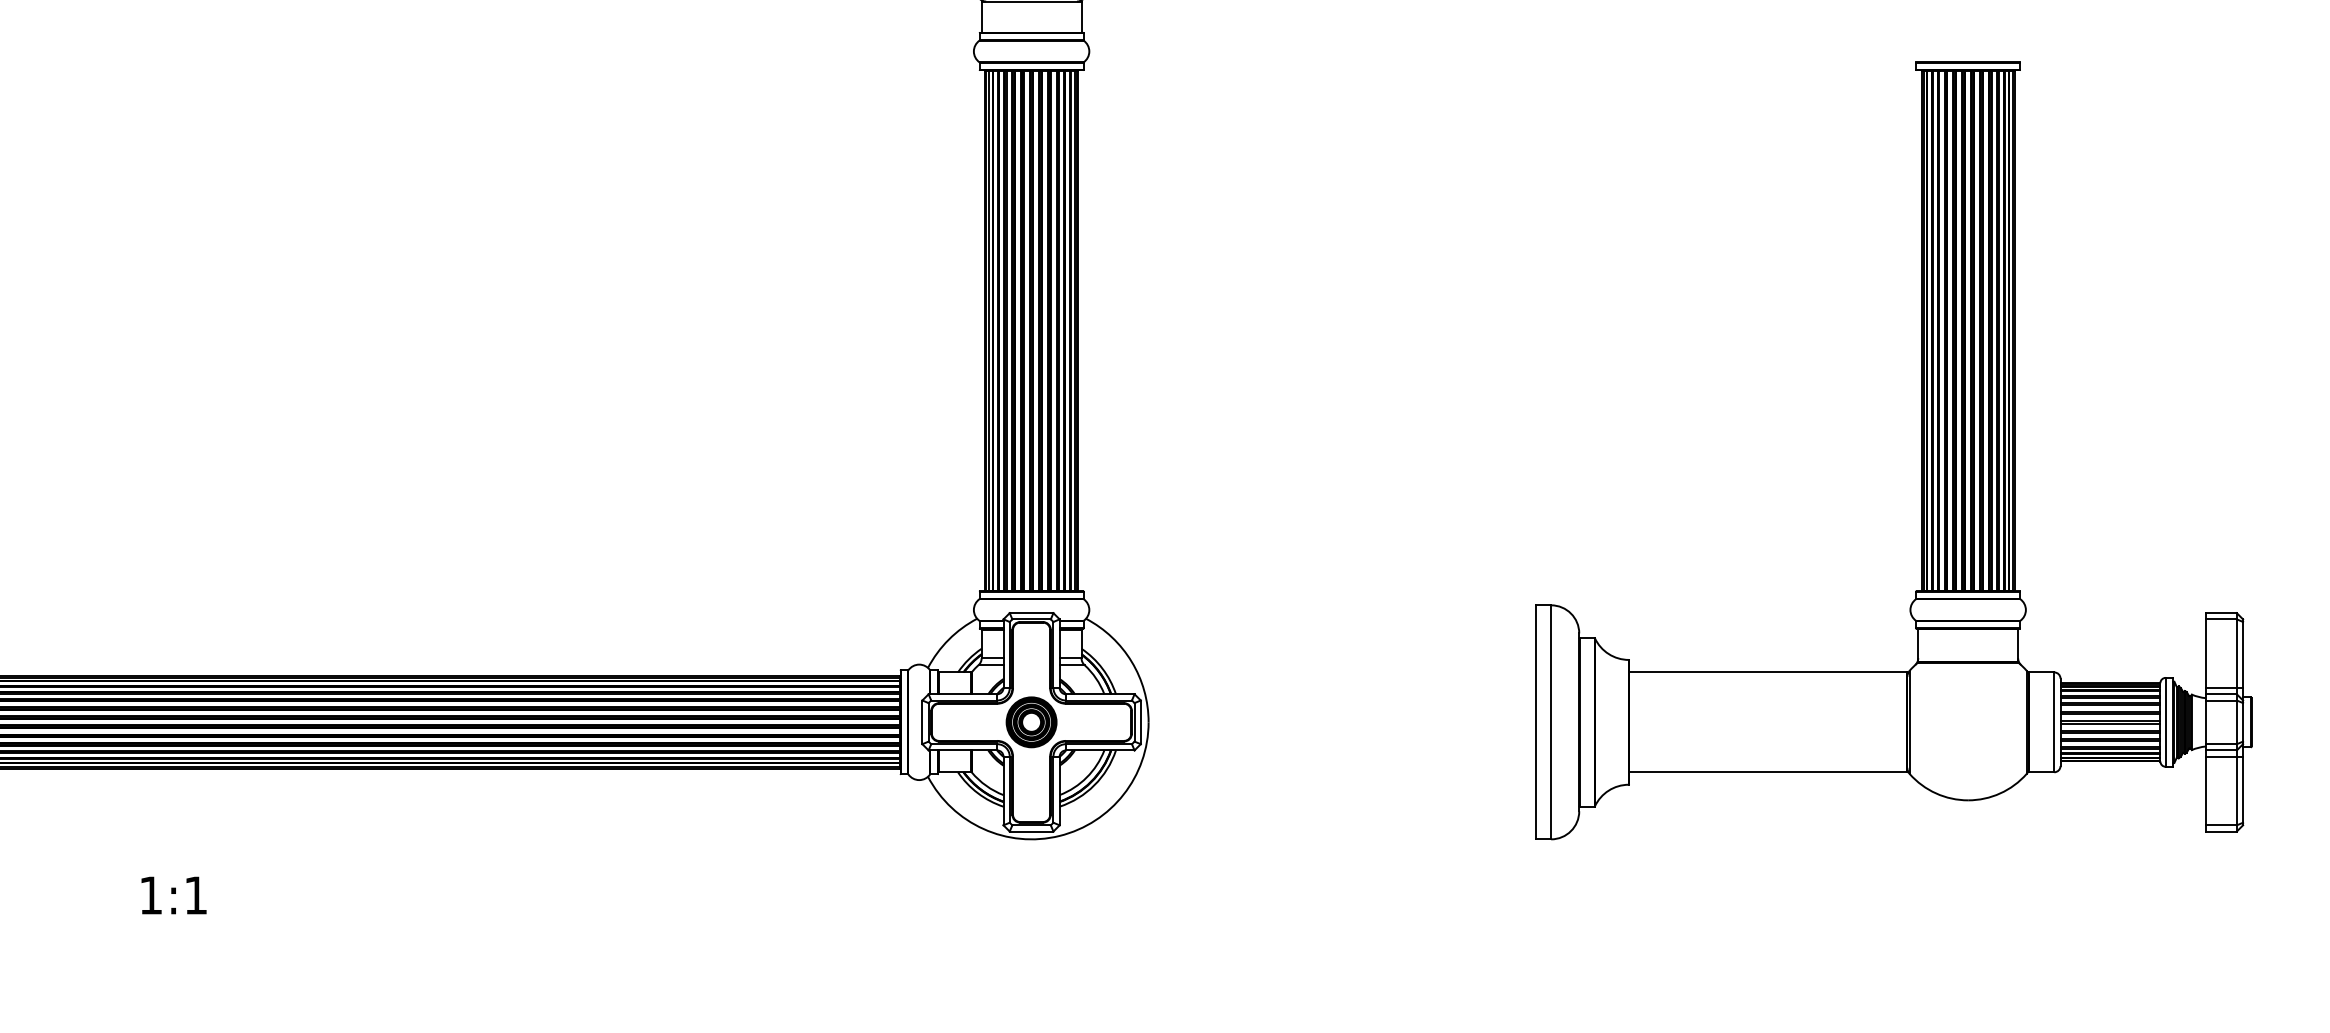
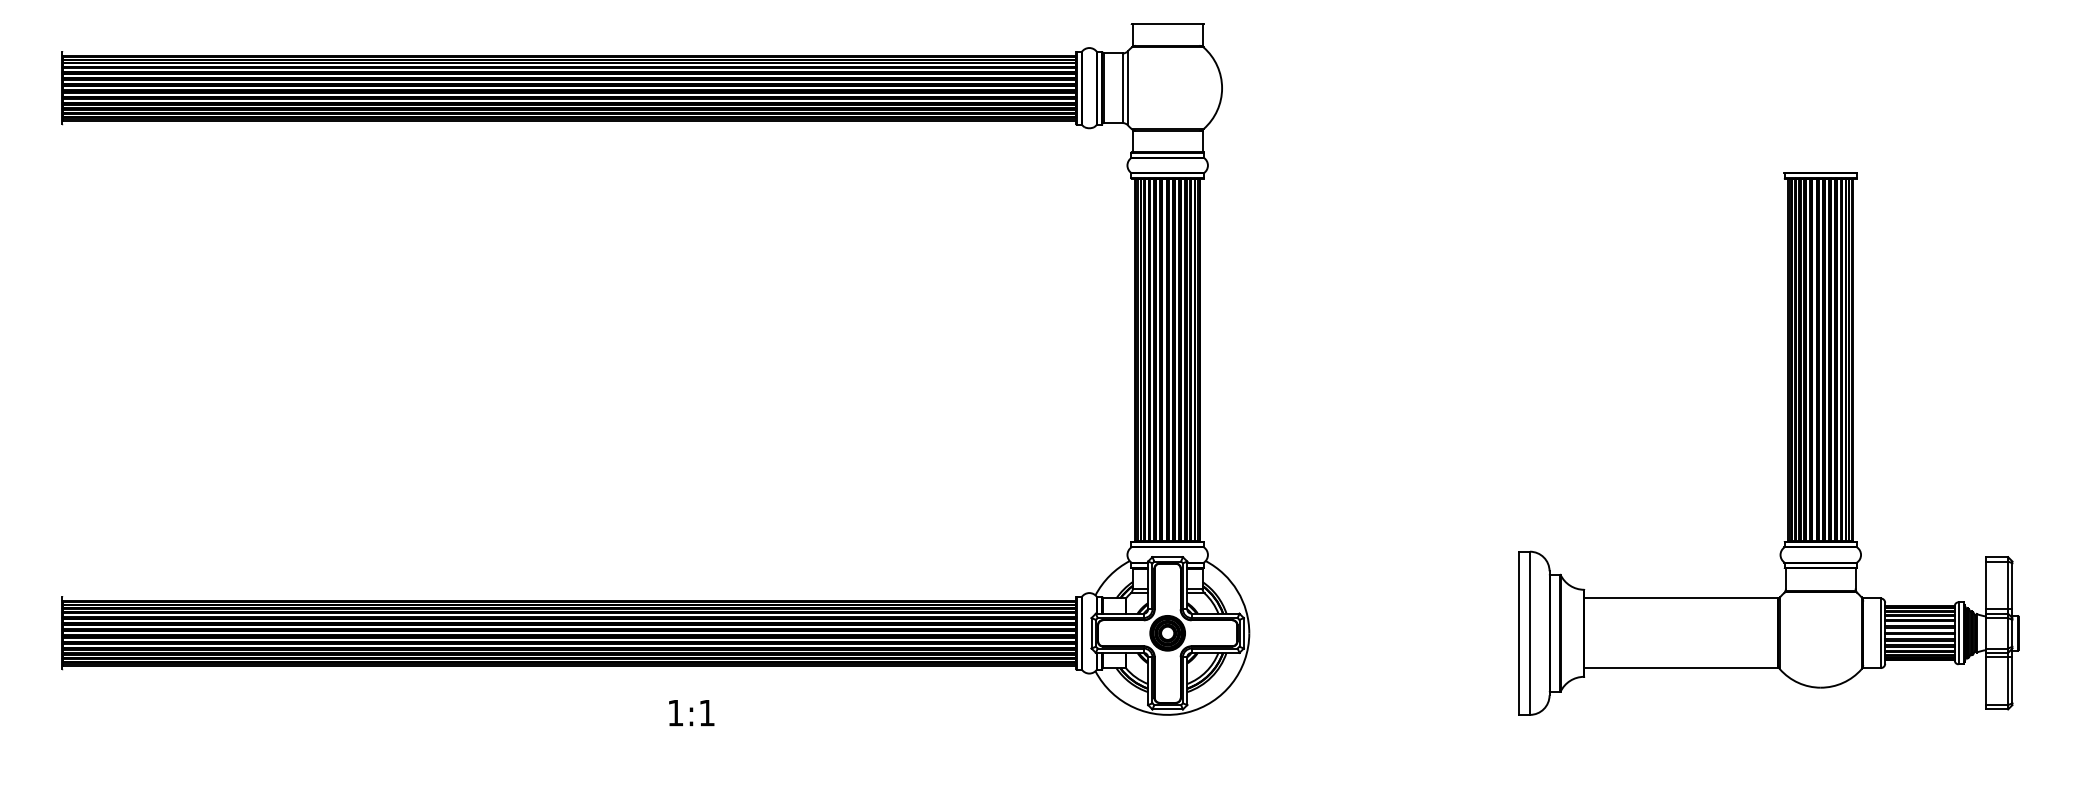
text: (173, 896) -> (691, 713), moved

